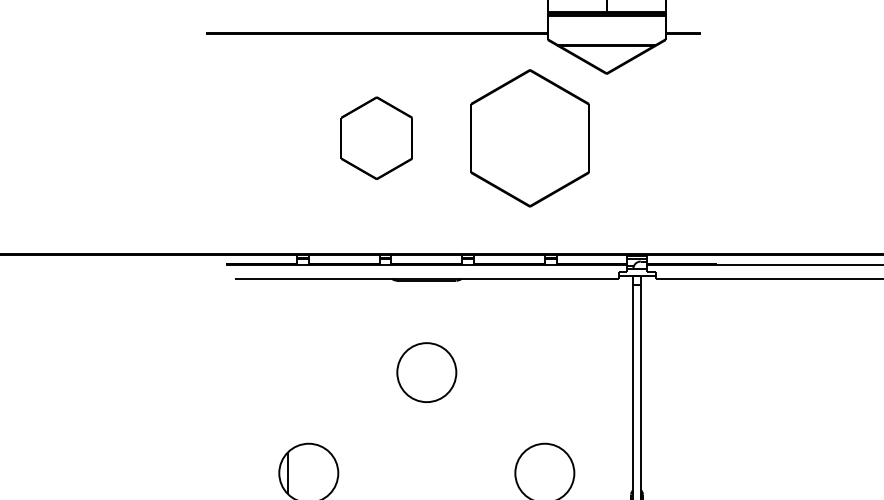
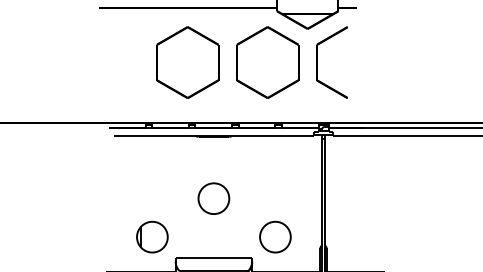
part: (376, 138) -> (187, 62), size x1.67
part: (625, 138) -> (317, 62), added
part: (426, 372) -> (213, 198), moved

